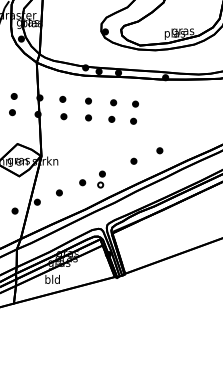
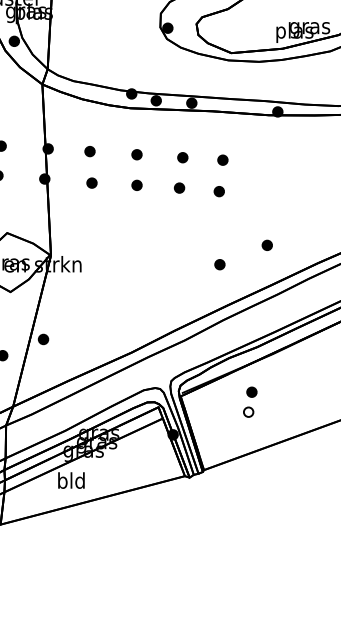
part: (101, 179) -> (250, 402), moved
part: (82, 182) -> (125, 303), removed
part: (59, 192) -> (83, 321), removed

